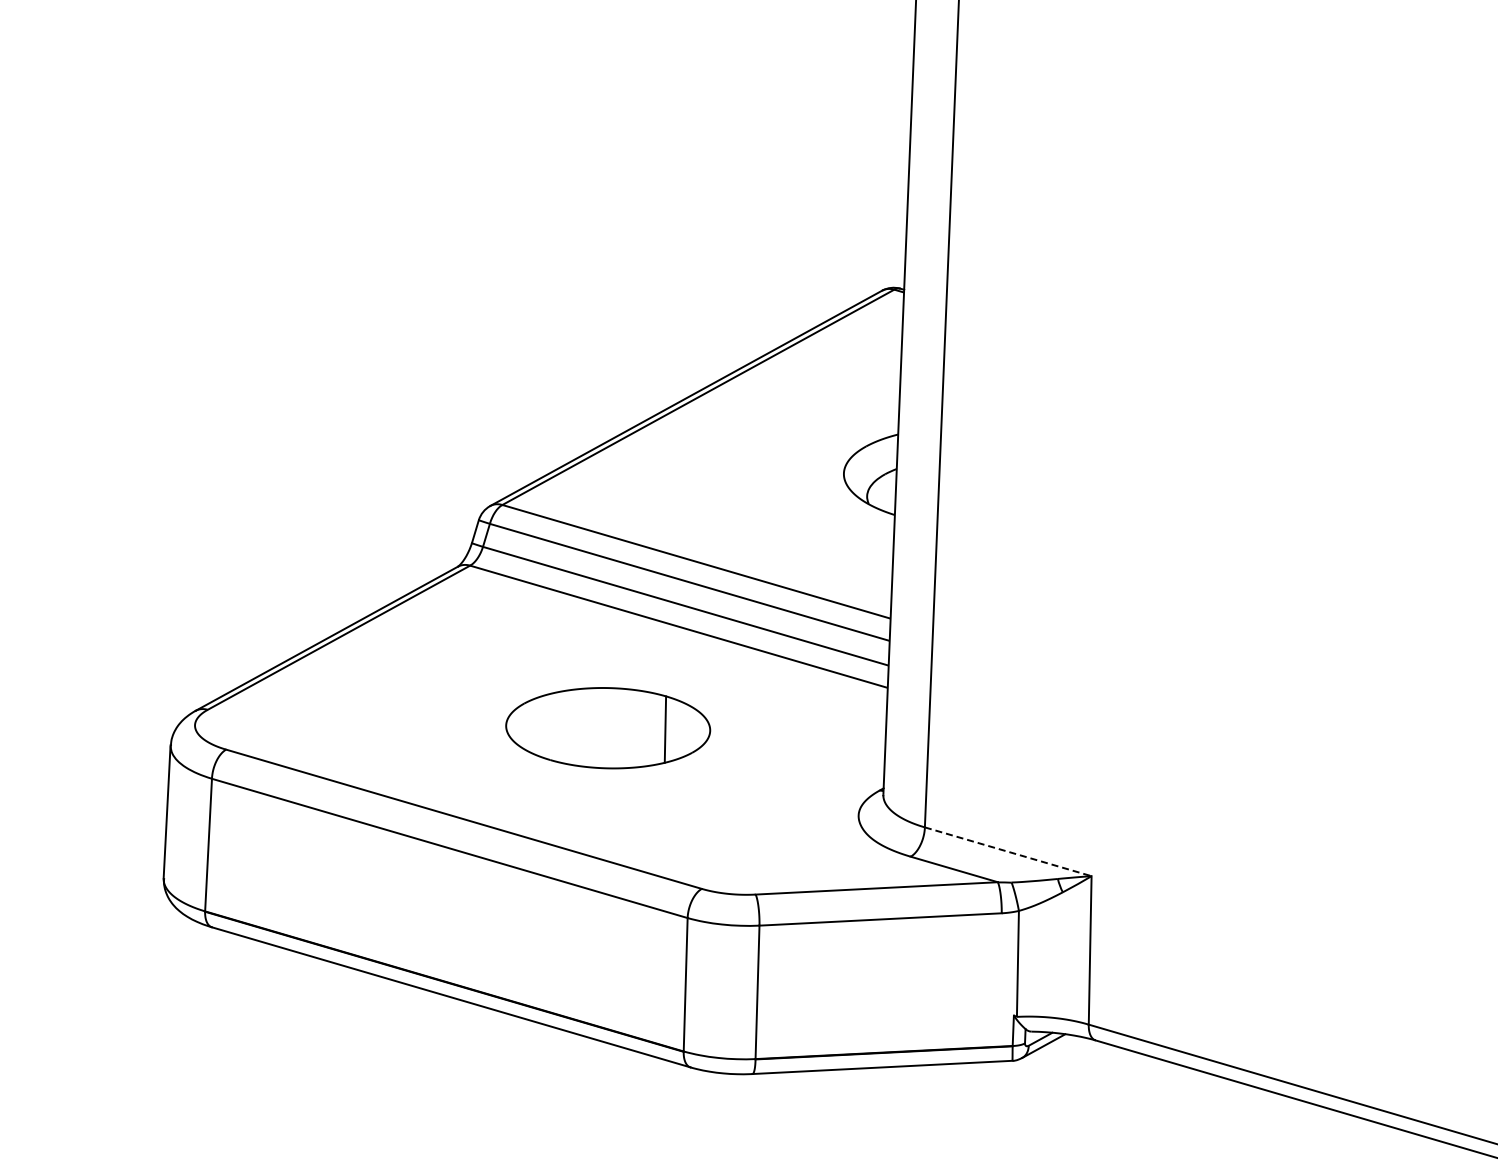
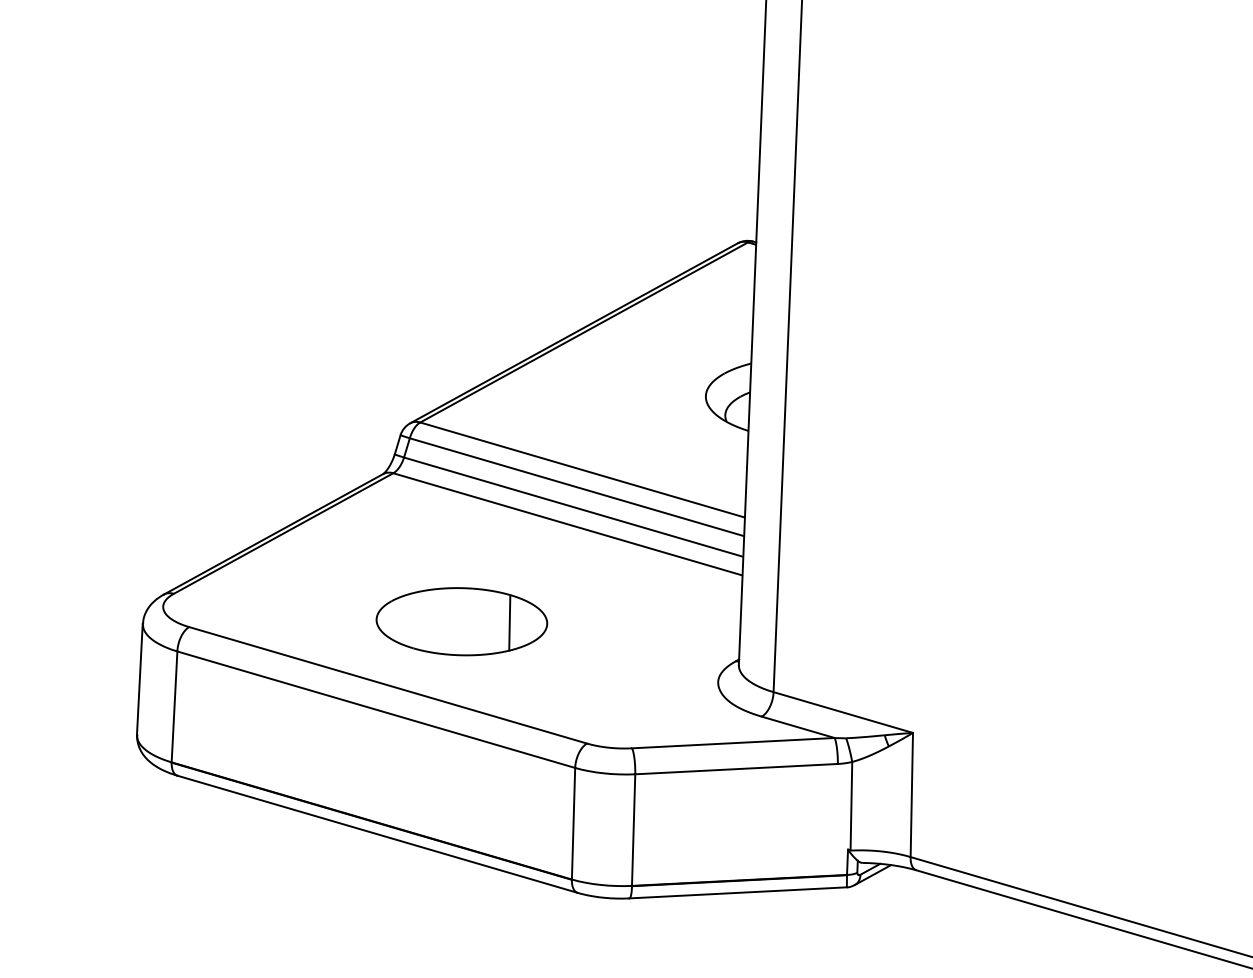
part: (608, 728) -> (462, 621), moved
line: (1008, 851) -> (843, 712), dashed -> solid

